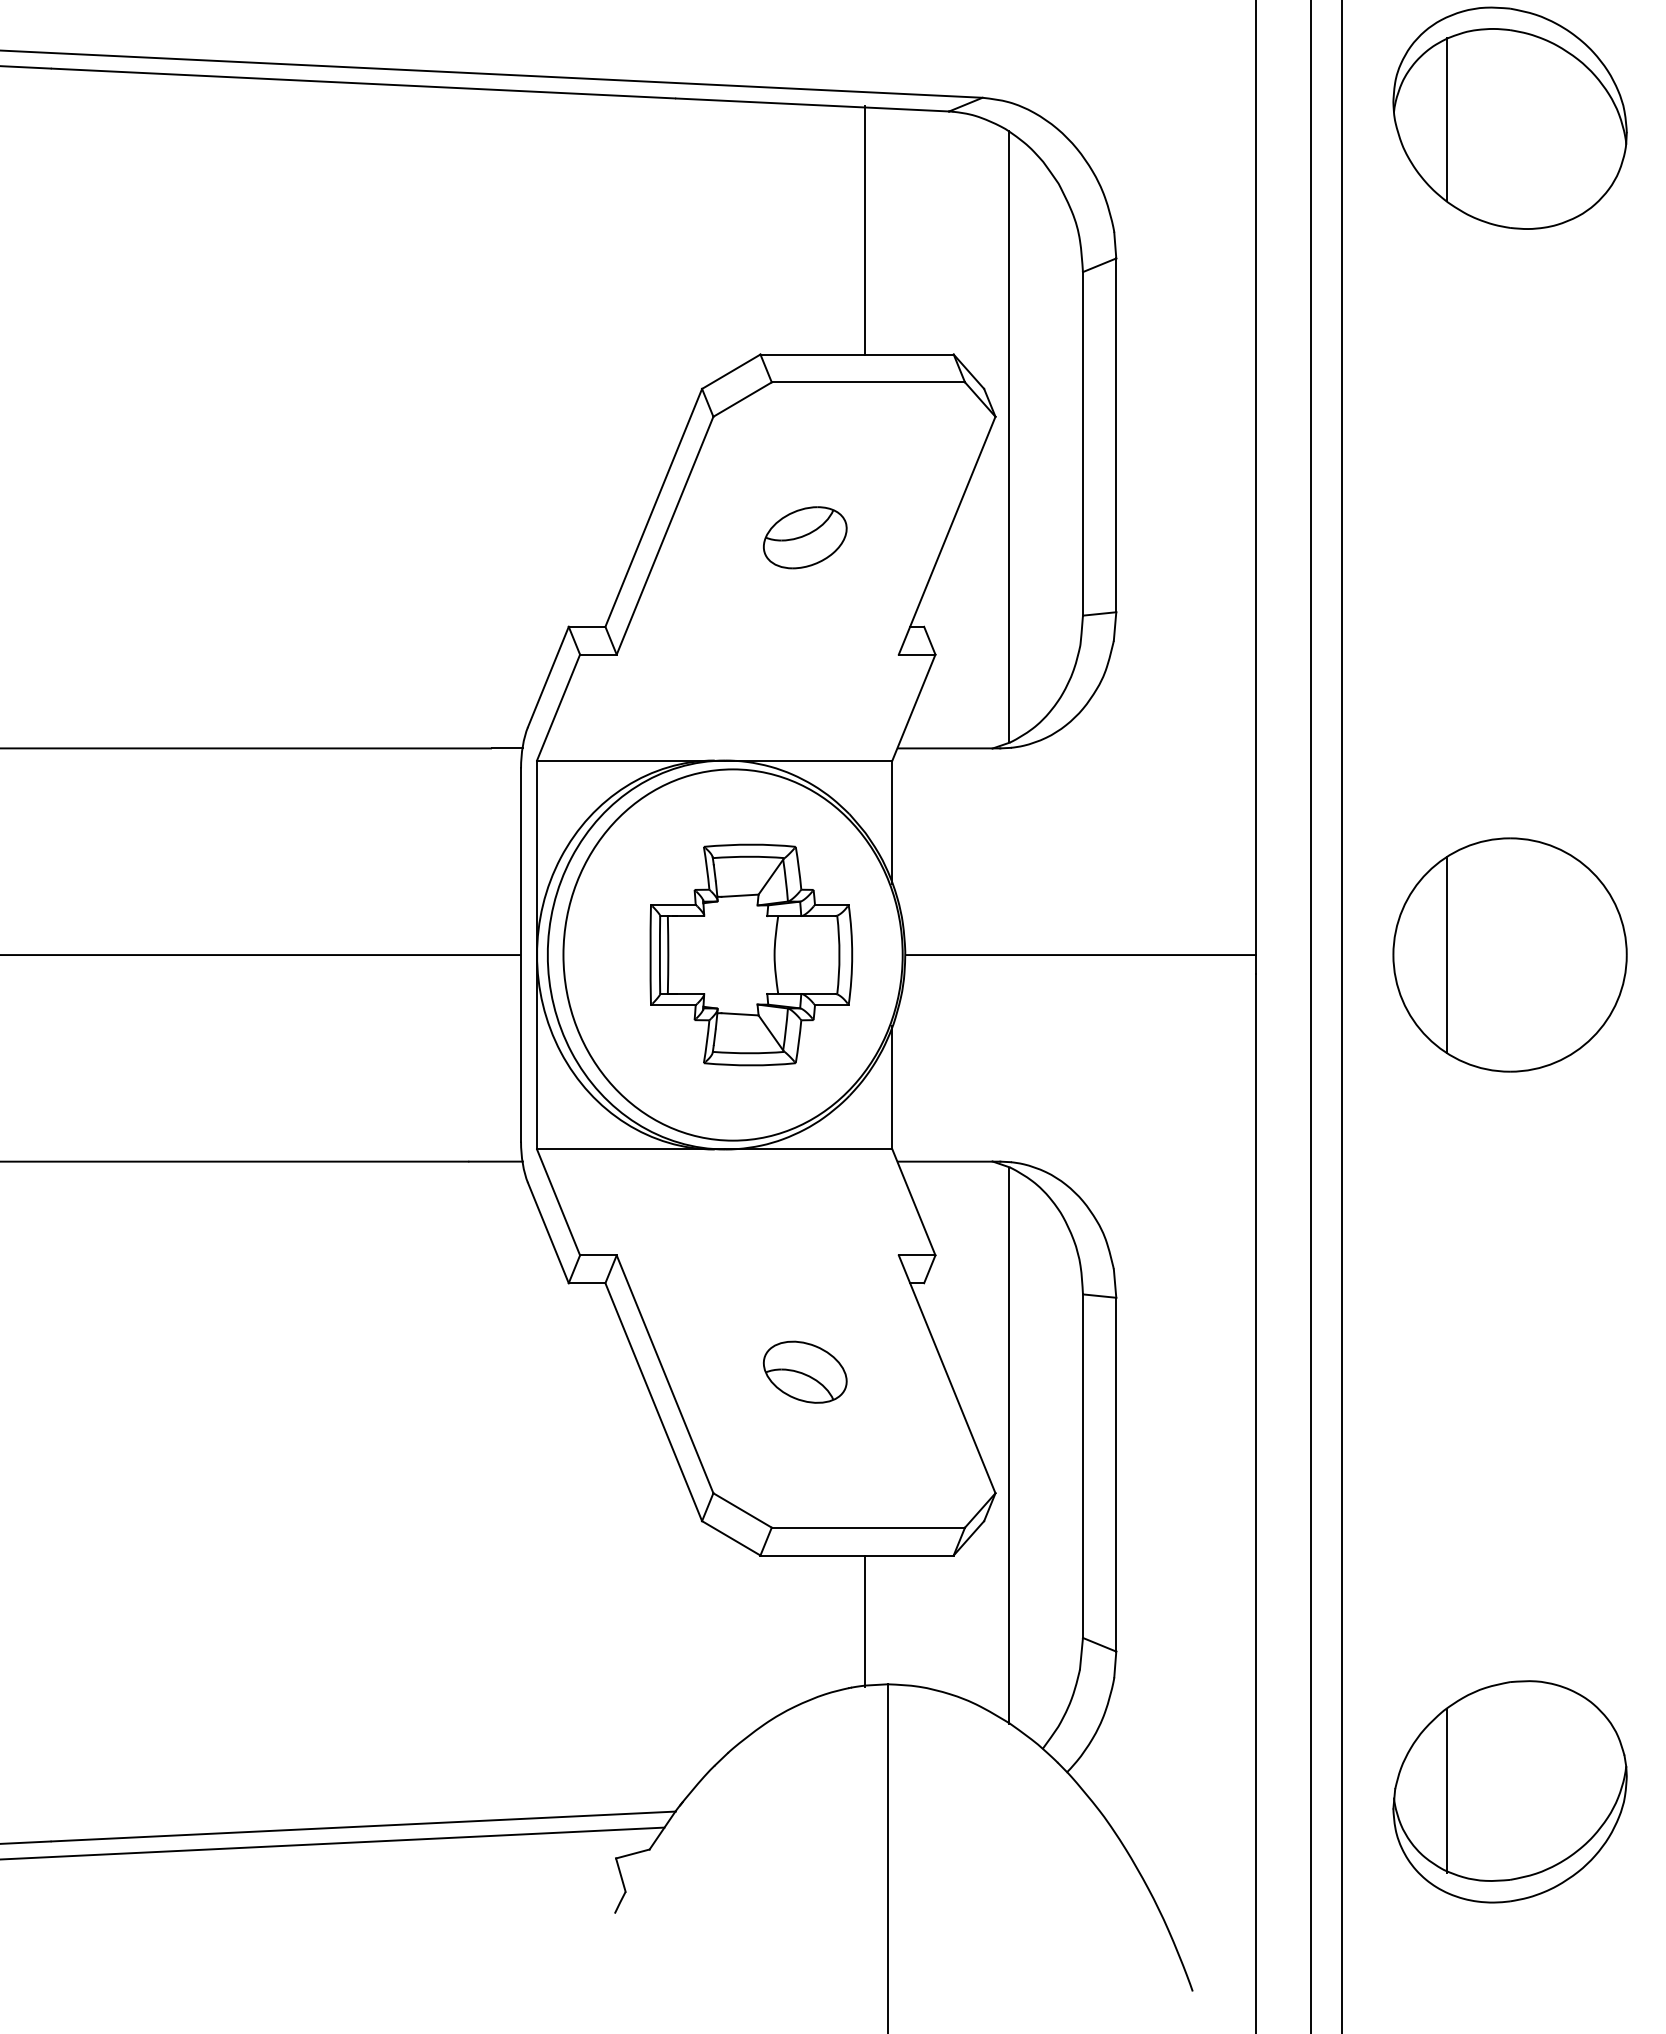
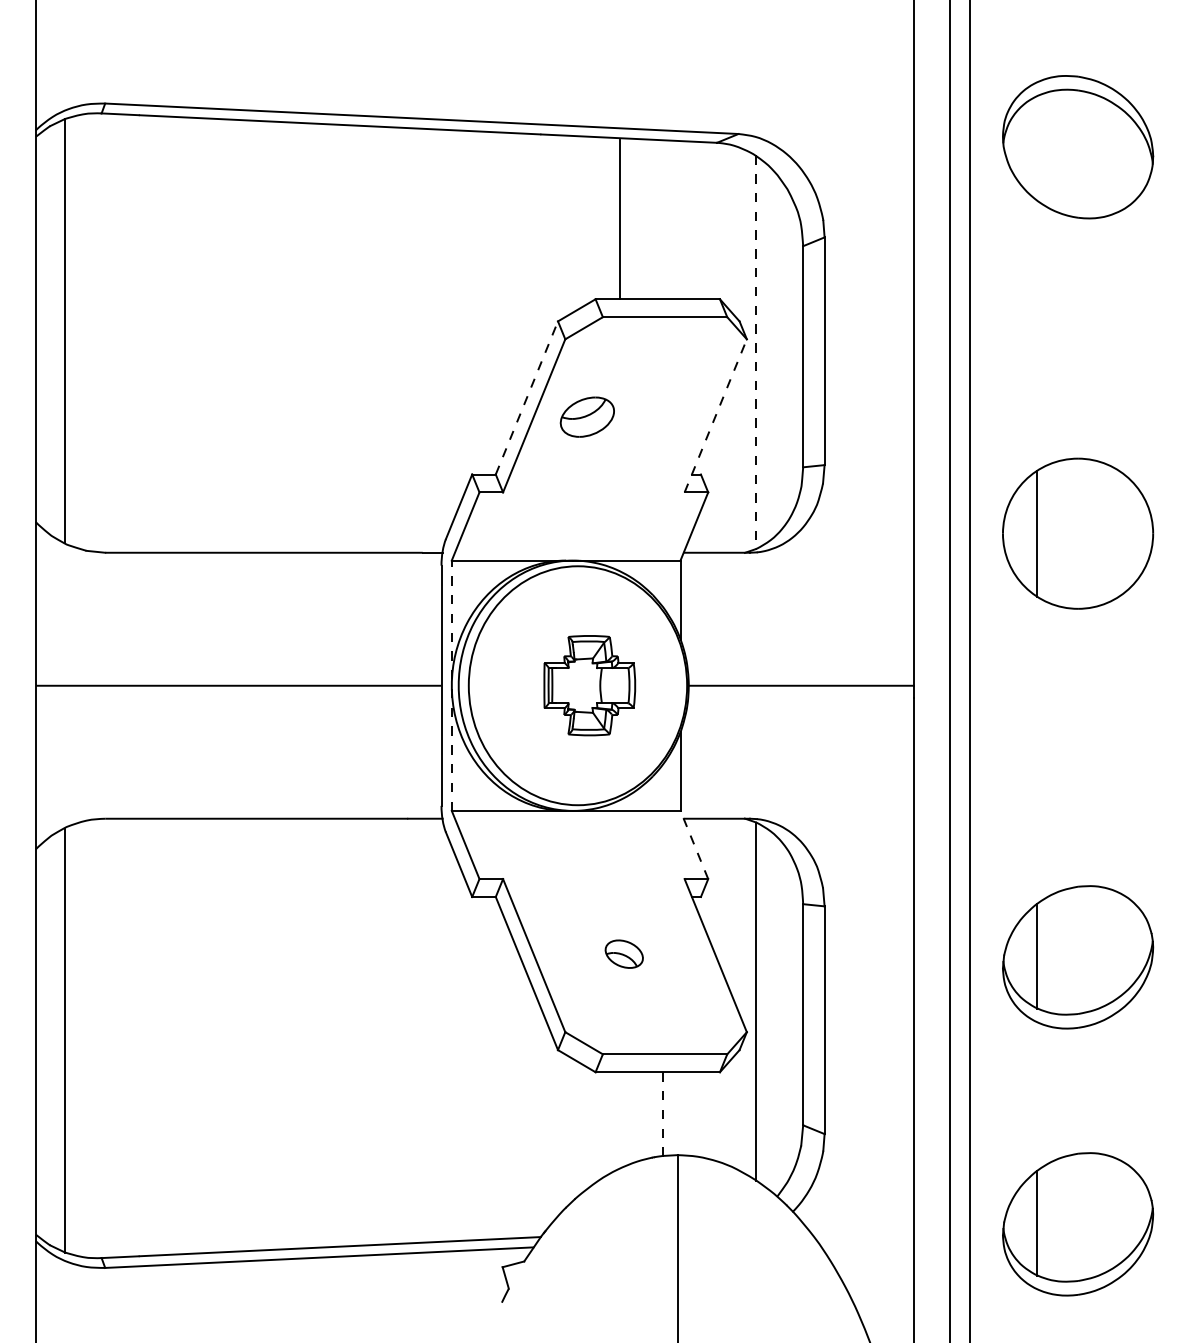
line: (1447, 118) -> (1037, 147), removed
line: (865, 230) -> (620, 219), moved
line: (1008, 437) -> (755, 352), solid -> dashed
line: (653, 507) -> (526, 397), solid -> dashed
line: (946, 535) -> (715, 415), solid -> dashed
part: (803, 536) -> (586, 416), moved
line: (536, 954) -> (451, 685), solid -> dashed
part: (750, 954) -> (589, 685), size x0.7
part: (1510, 954) -> (1078, 533), moved
line: (914, 1201) -> (694, 844), solid -> dashed
part: (803, 1371) -> (623, 953), size x0.7
part: (1510, 1377) -> (1078, 957), added
line: (865, 1621) -> (663, 1114), solid -> dashed

